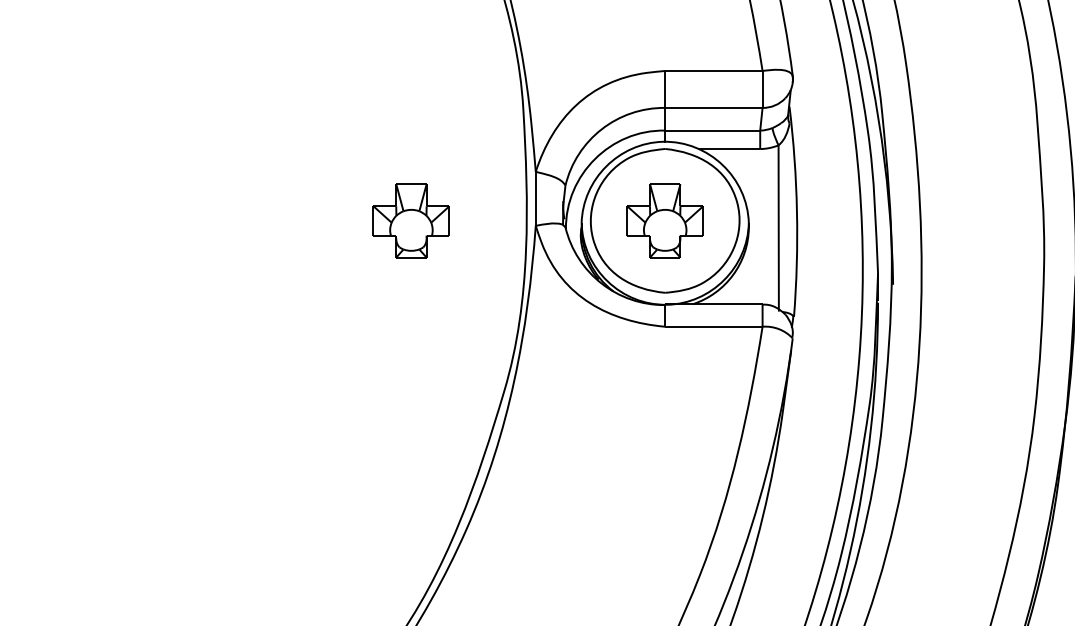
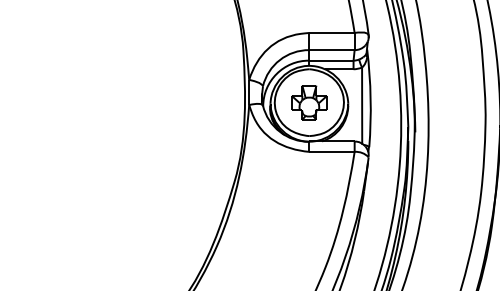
part: (411, 220) -> (191, 102), removed

